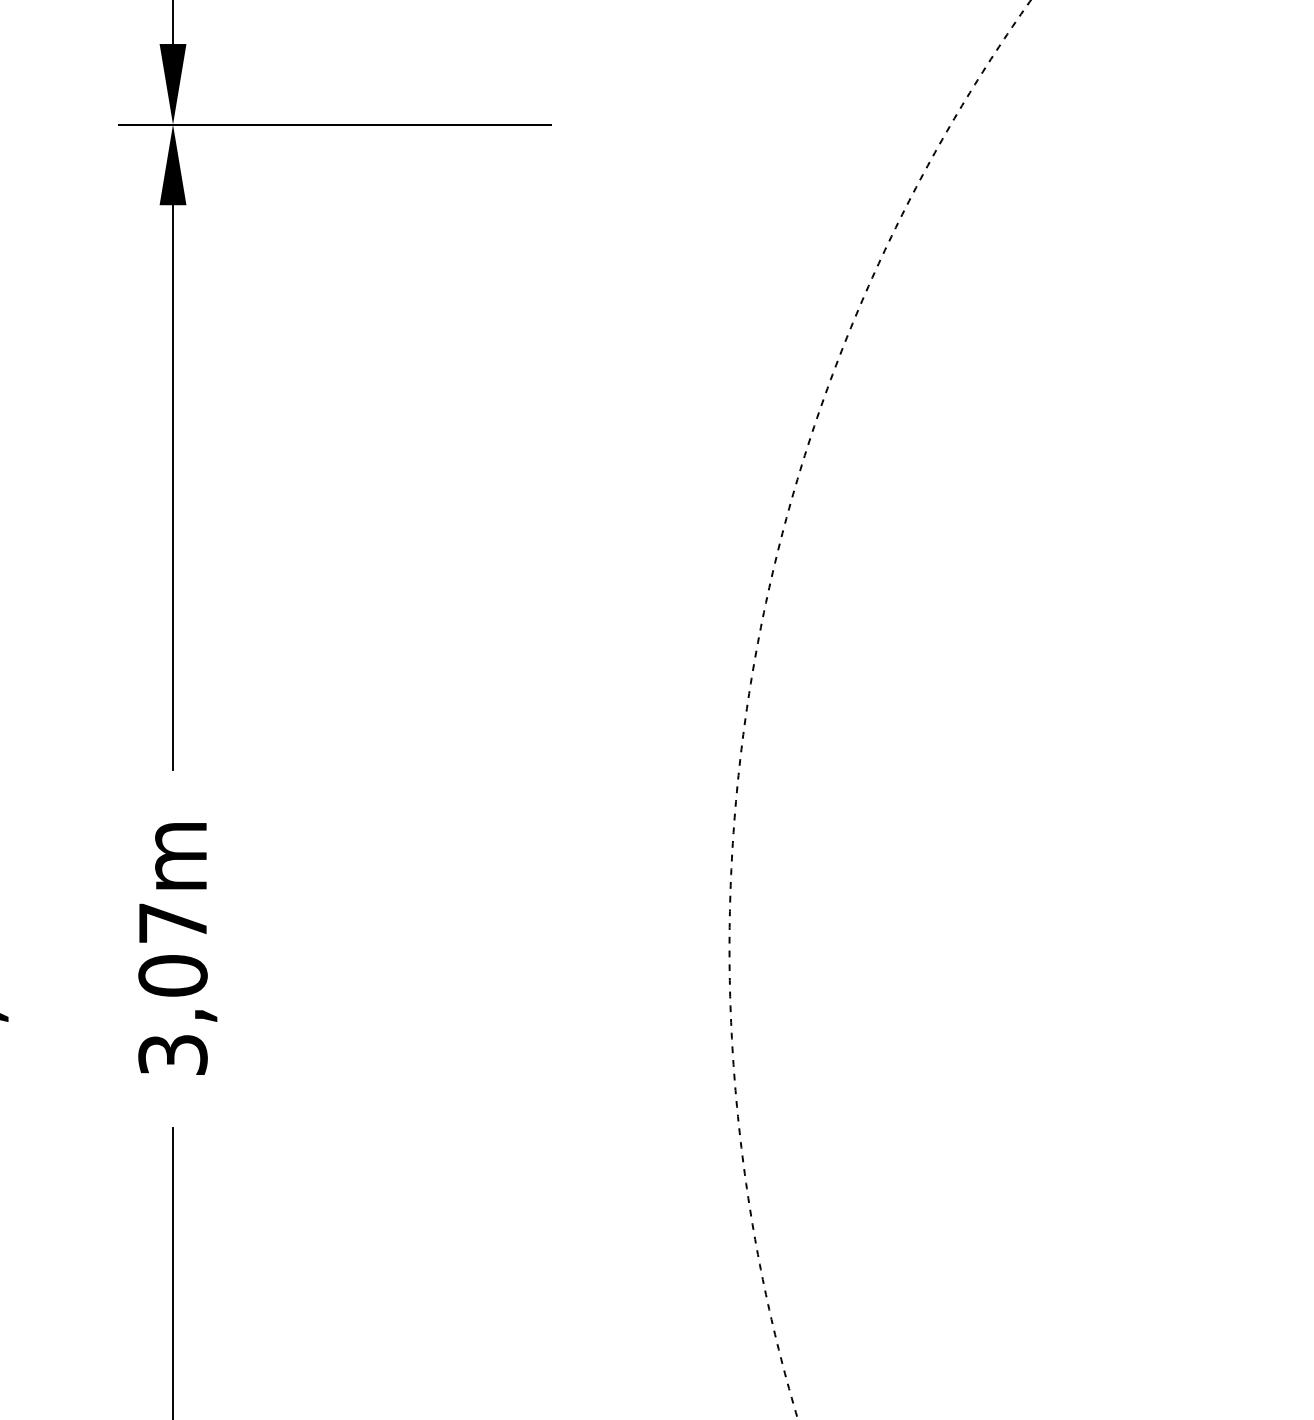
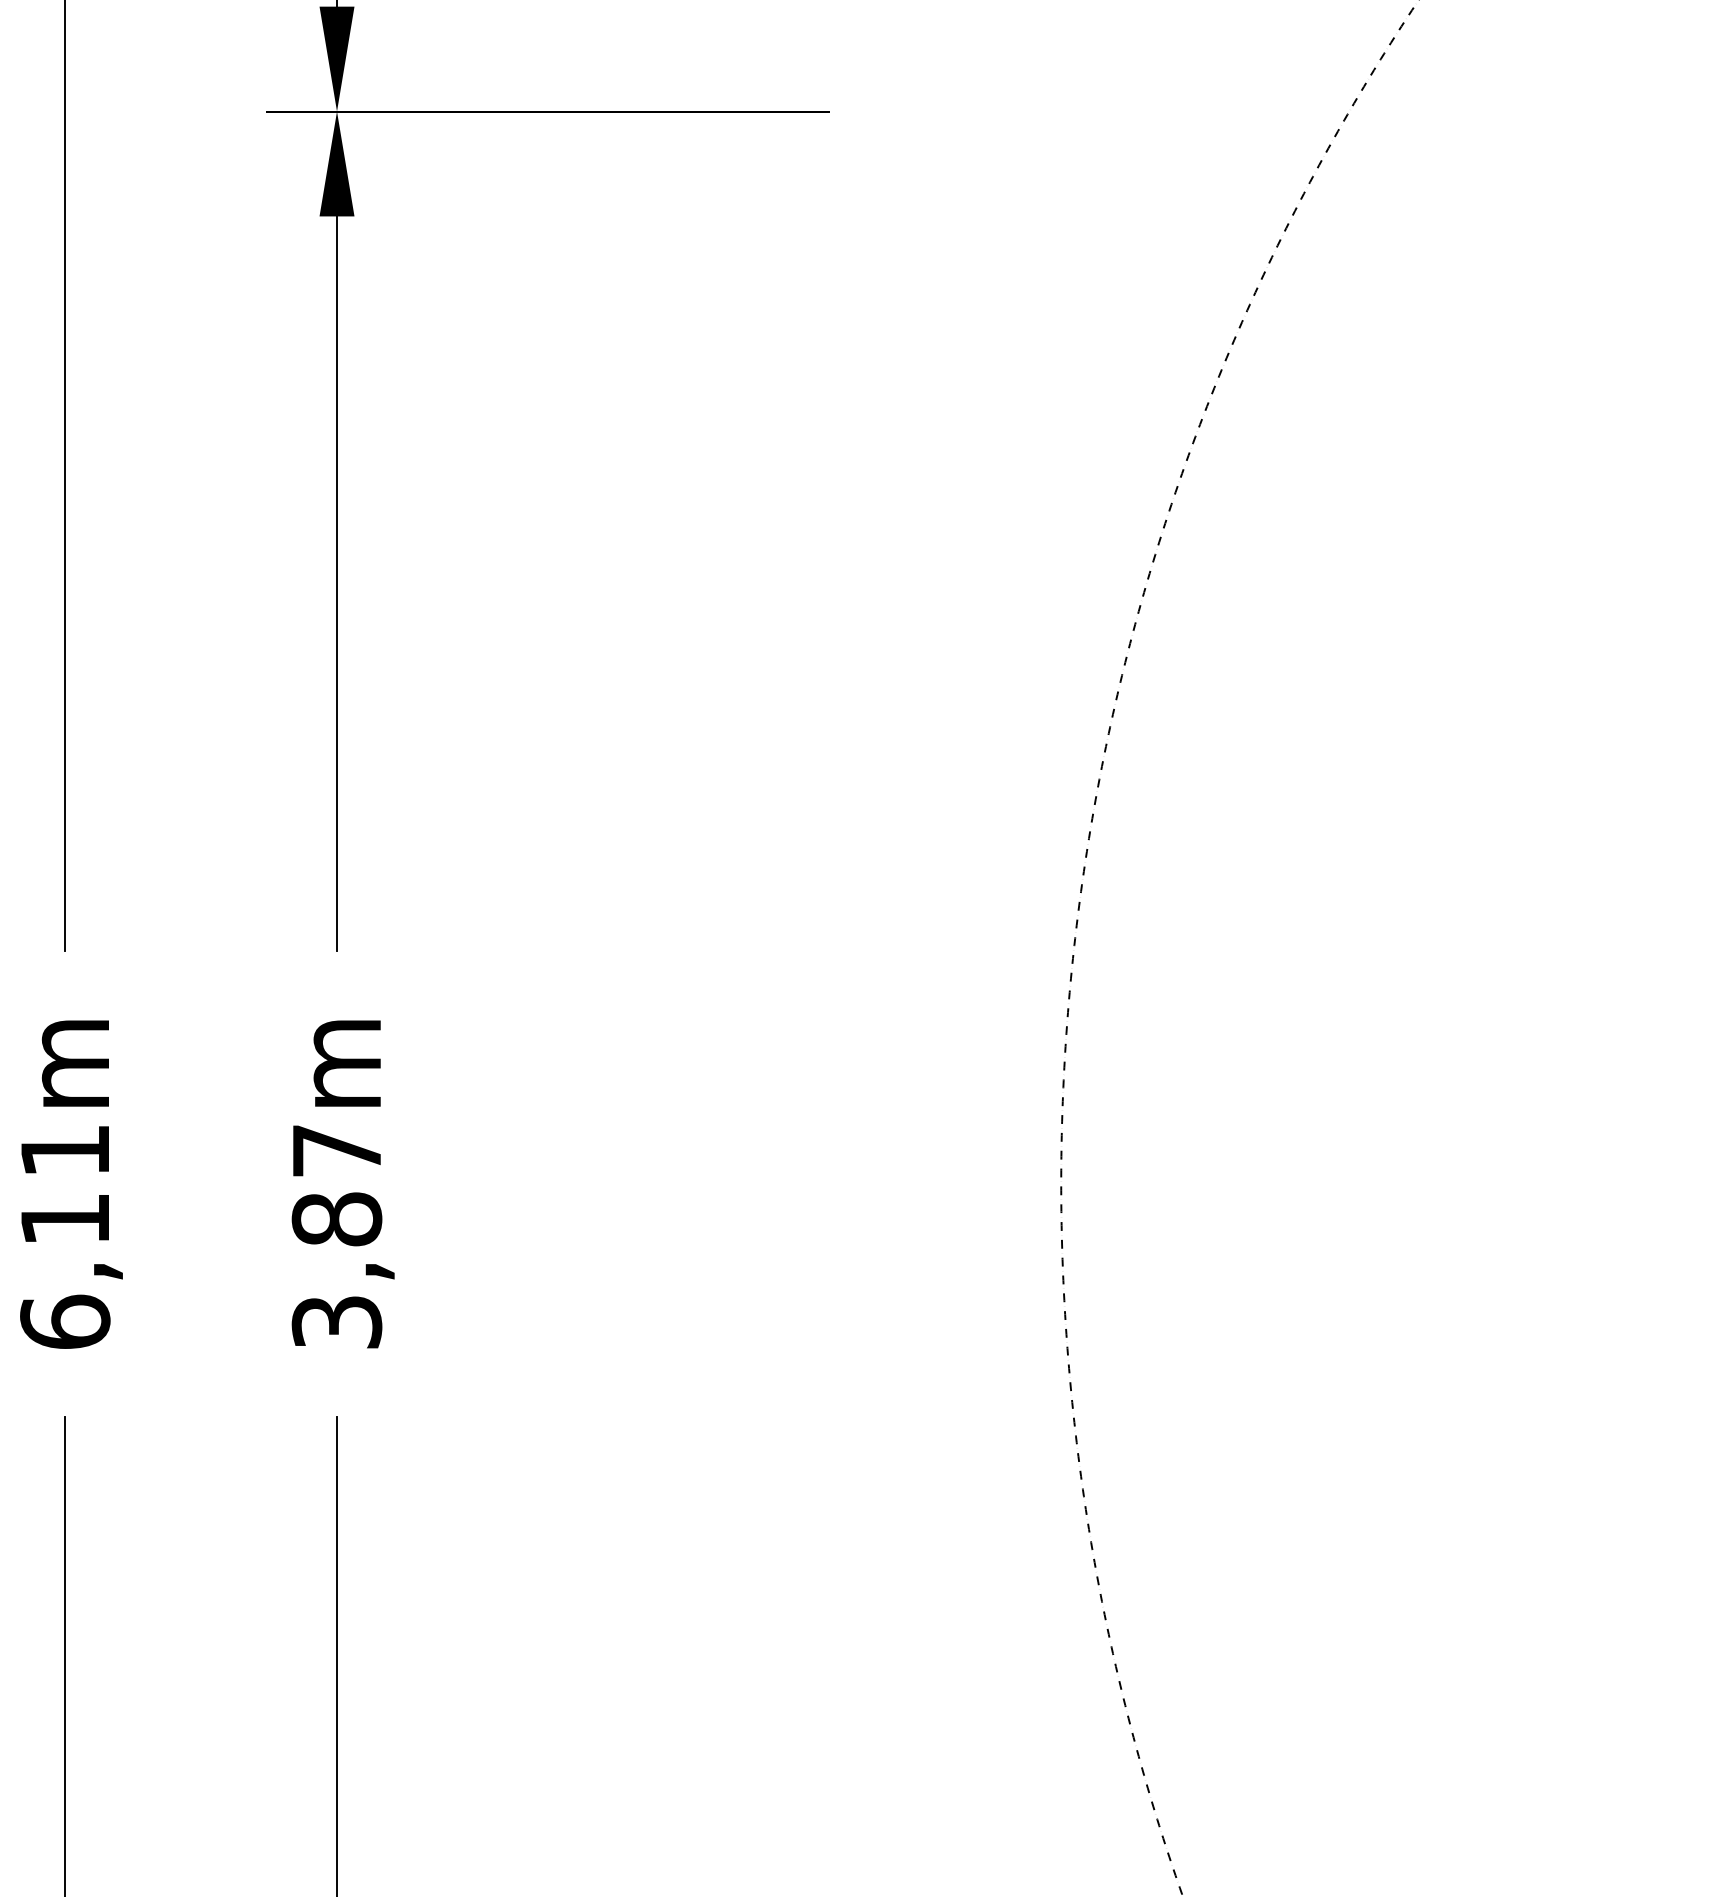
text: (173, 975) -> (337, 1219), 3,07m -> 3,87m

